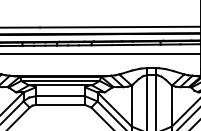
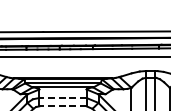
line: (60, 96) -> (62, 98), solid -> dashed
line: (60, 104) -> (62, 105), solid -> dashed

